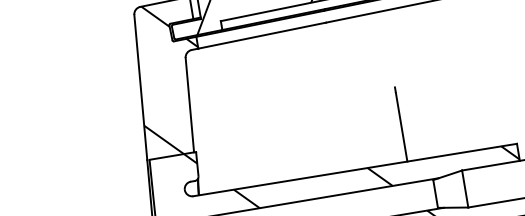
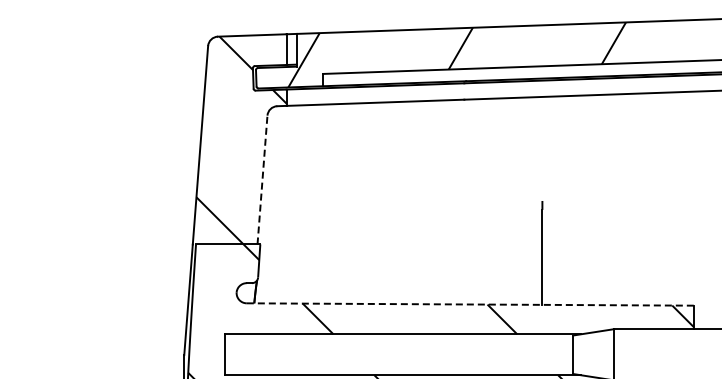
line: (189, 105) -> (262, 180), solid -> dashed
line: (355, 170) -> (470, 304), solid -> dashed

